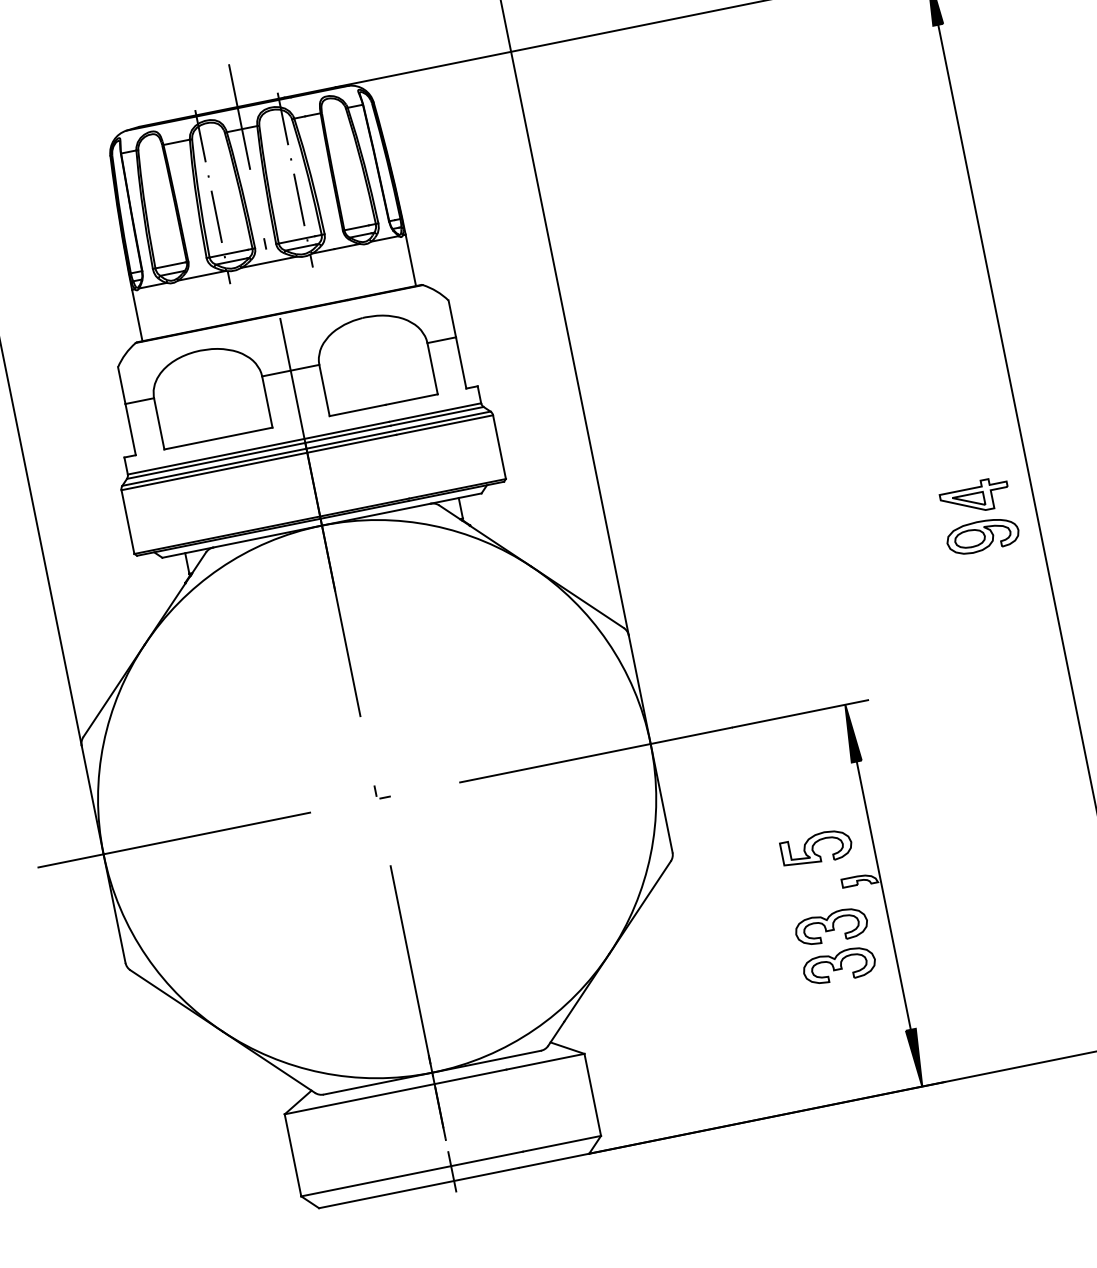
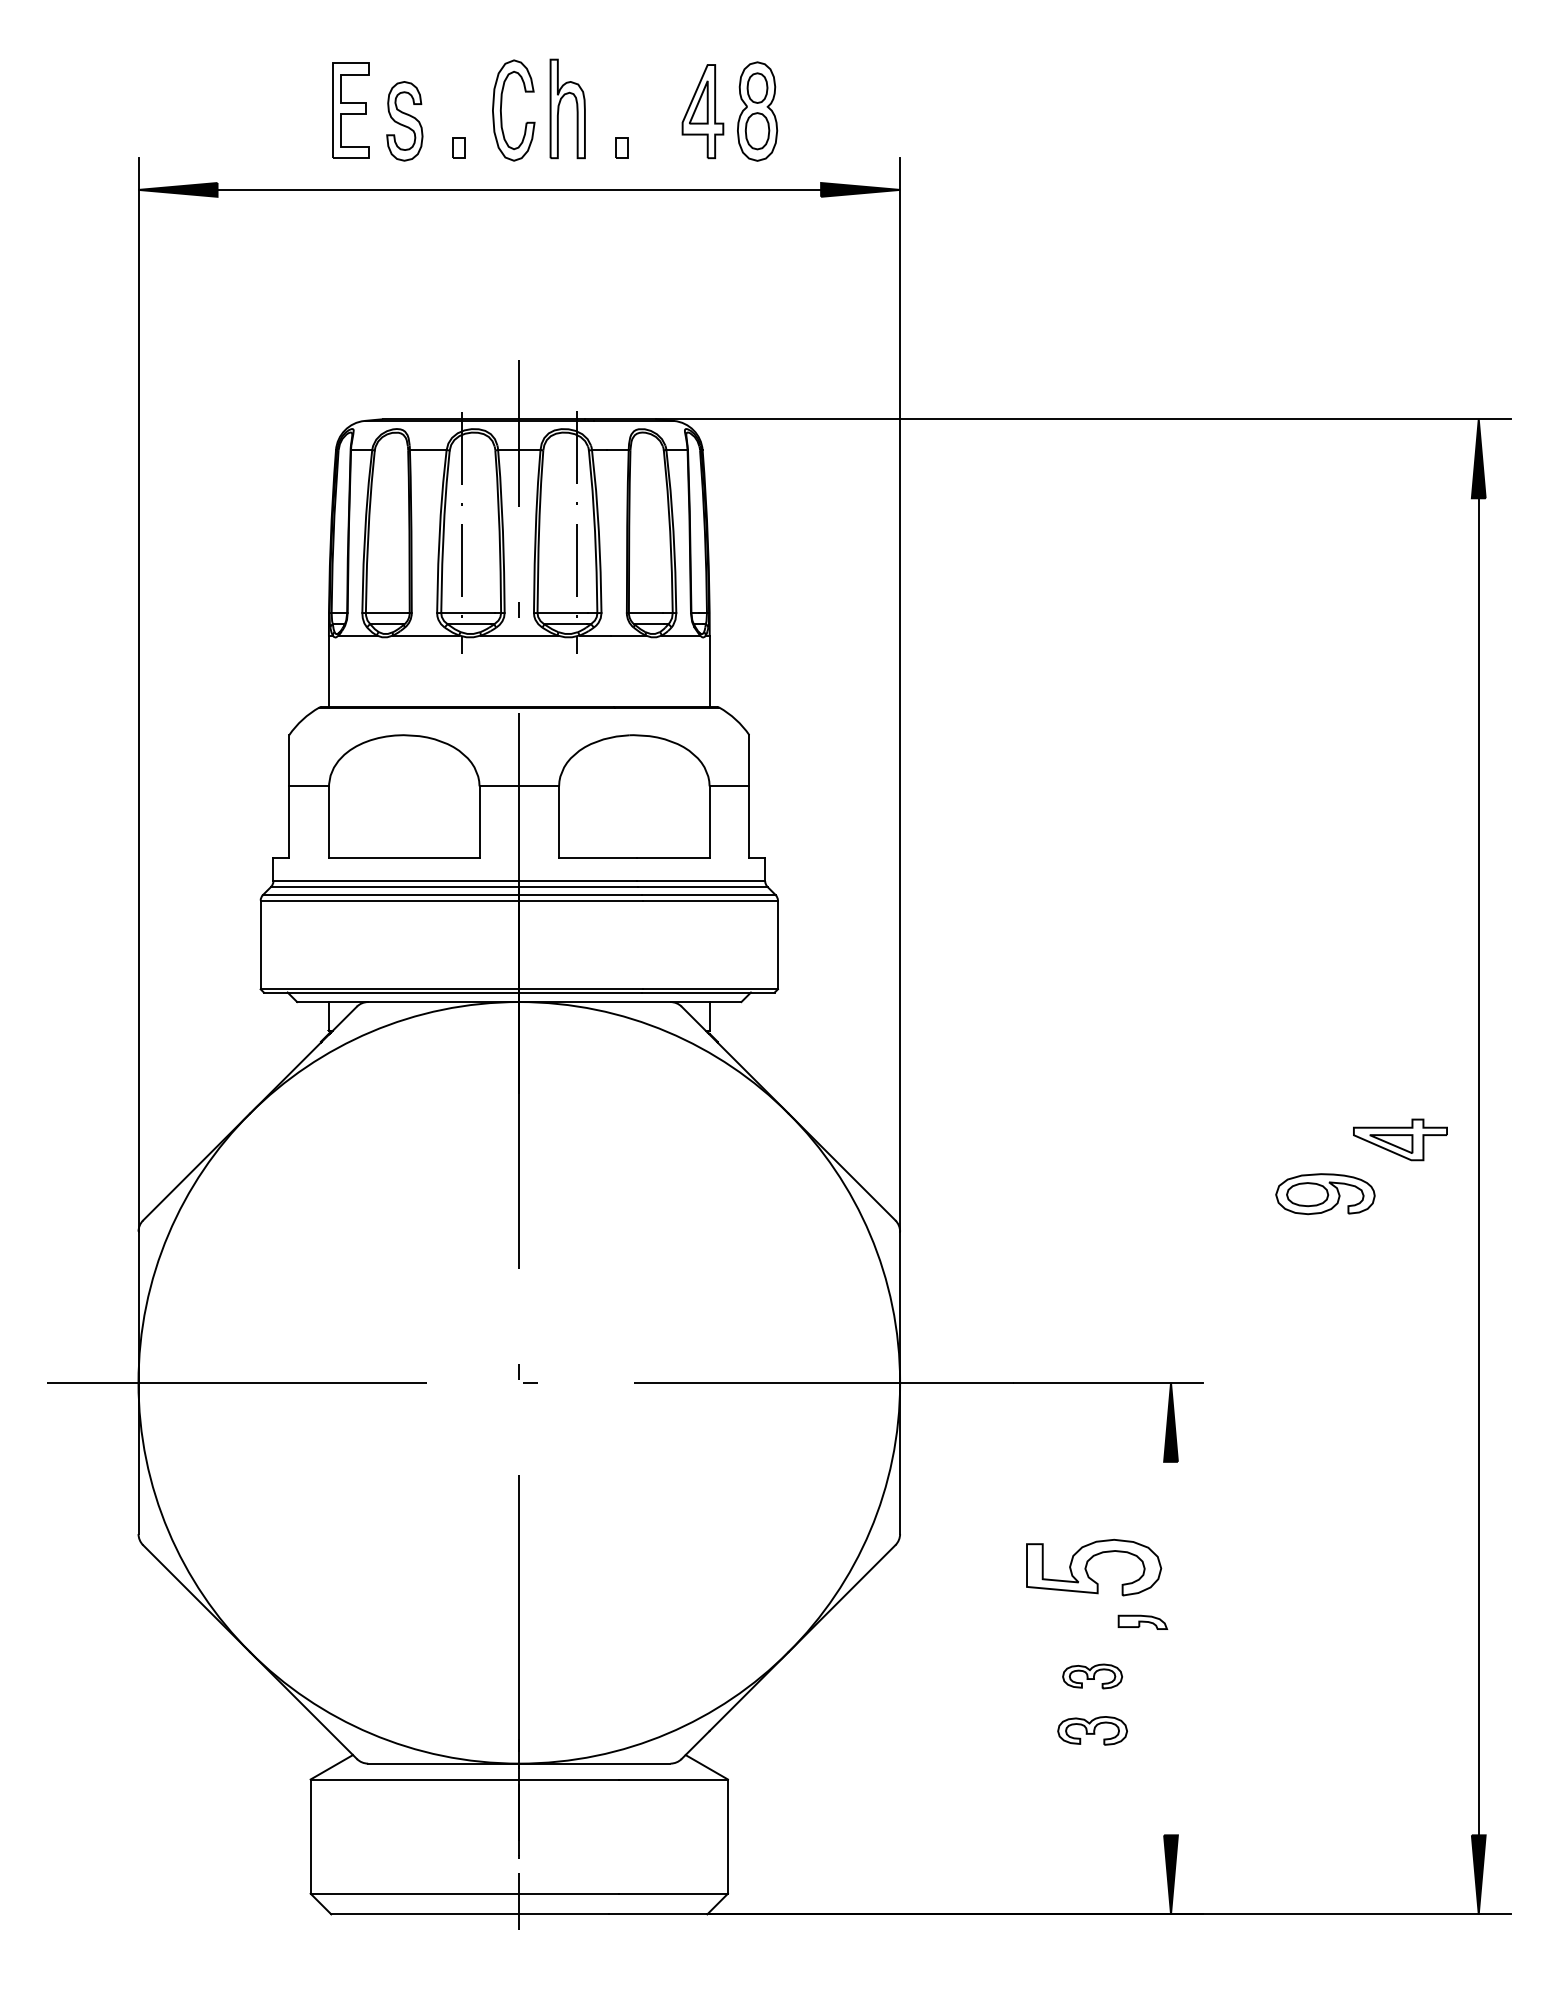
part: (982, 536) -> (1325, 1194), moved
part: (816, 848) -> (1093, 1567), size x1.4
line: (884, 895) -> (1171, 1648), removed
part: (831, 927) -> (1092, 1676), size x0.6
part: (839, 965) -> (1092, 1730), size x0.7

